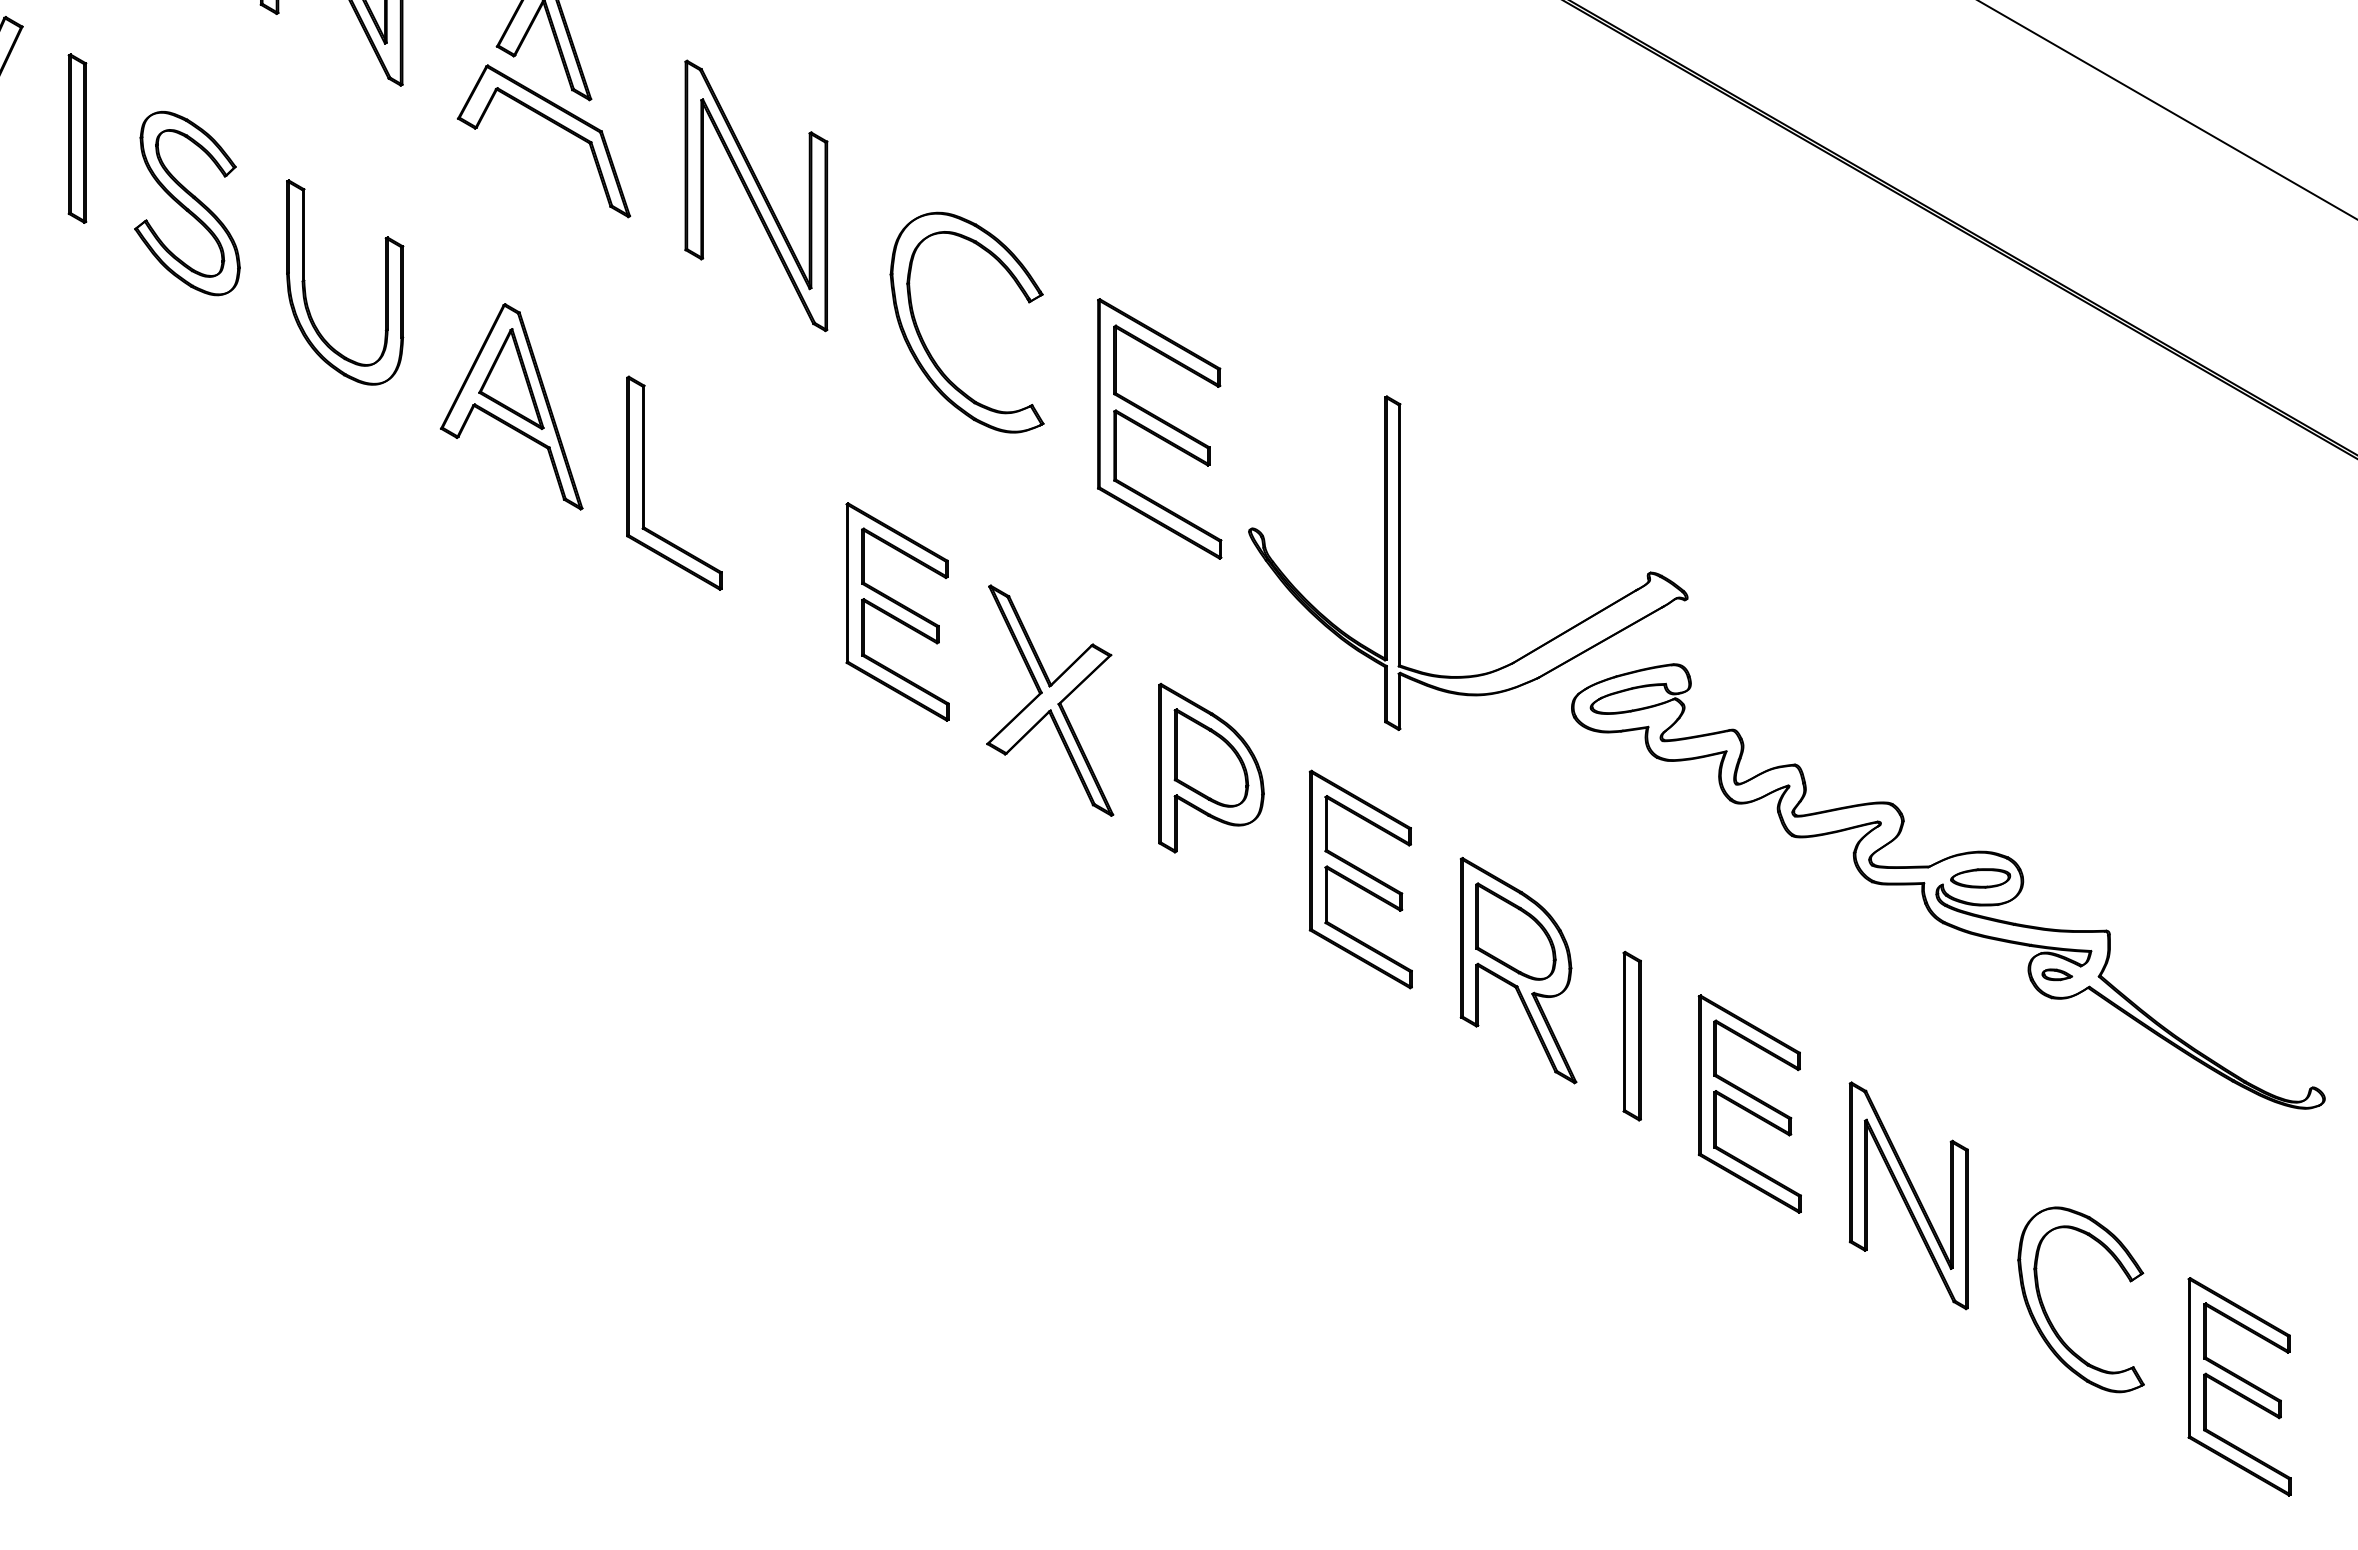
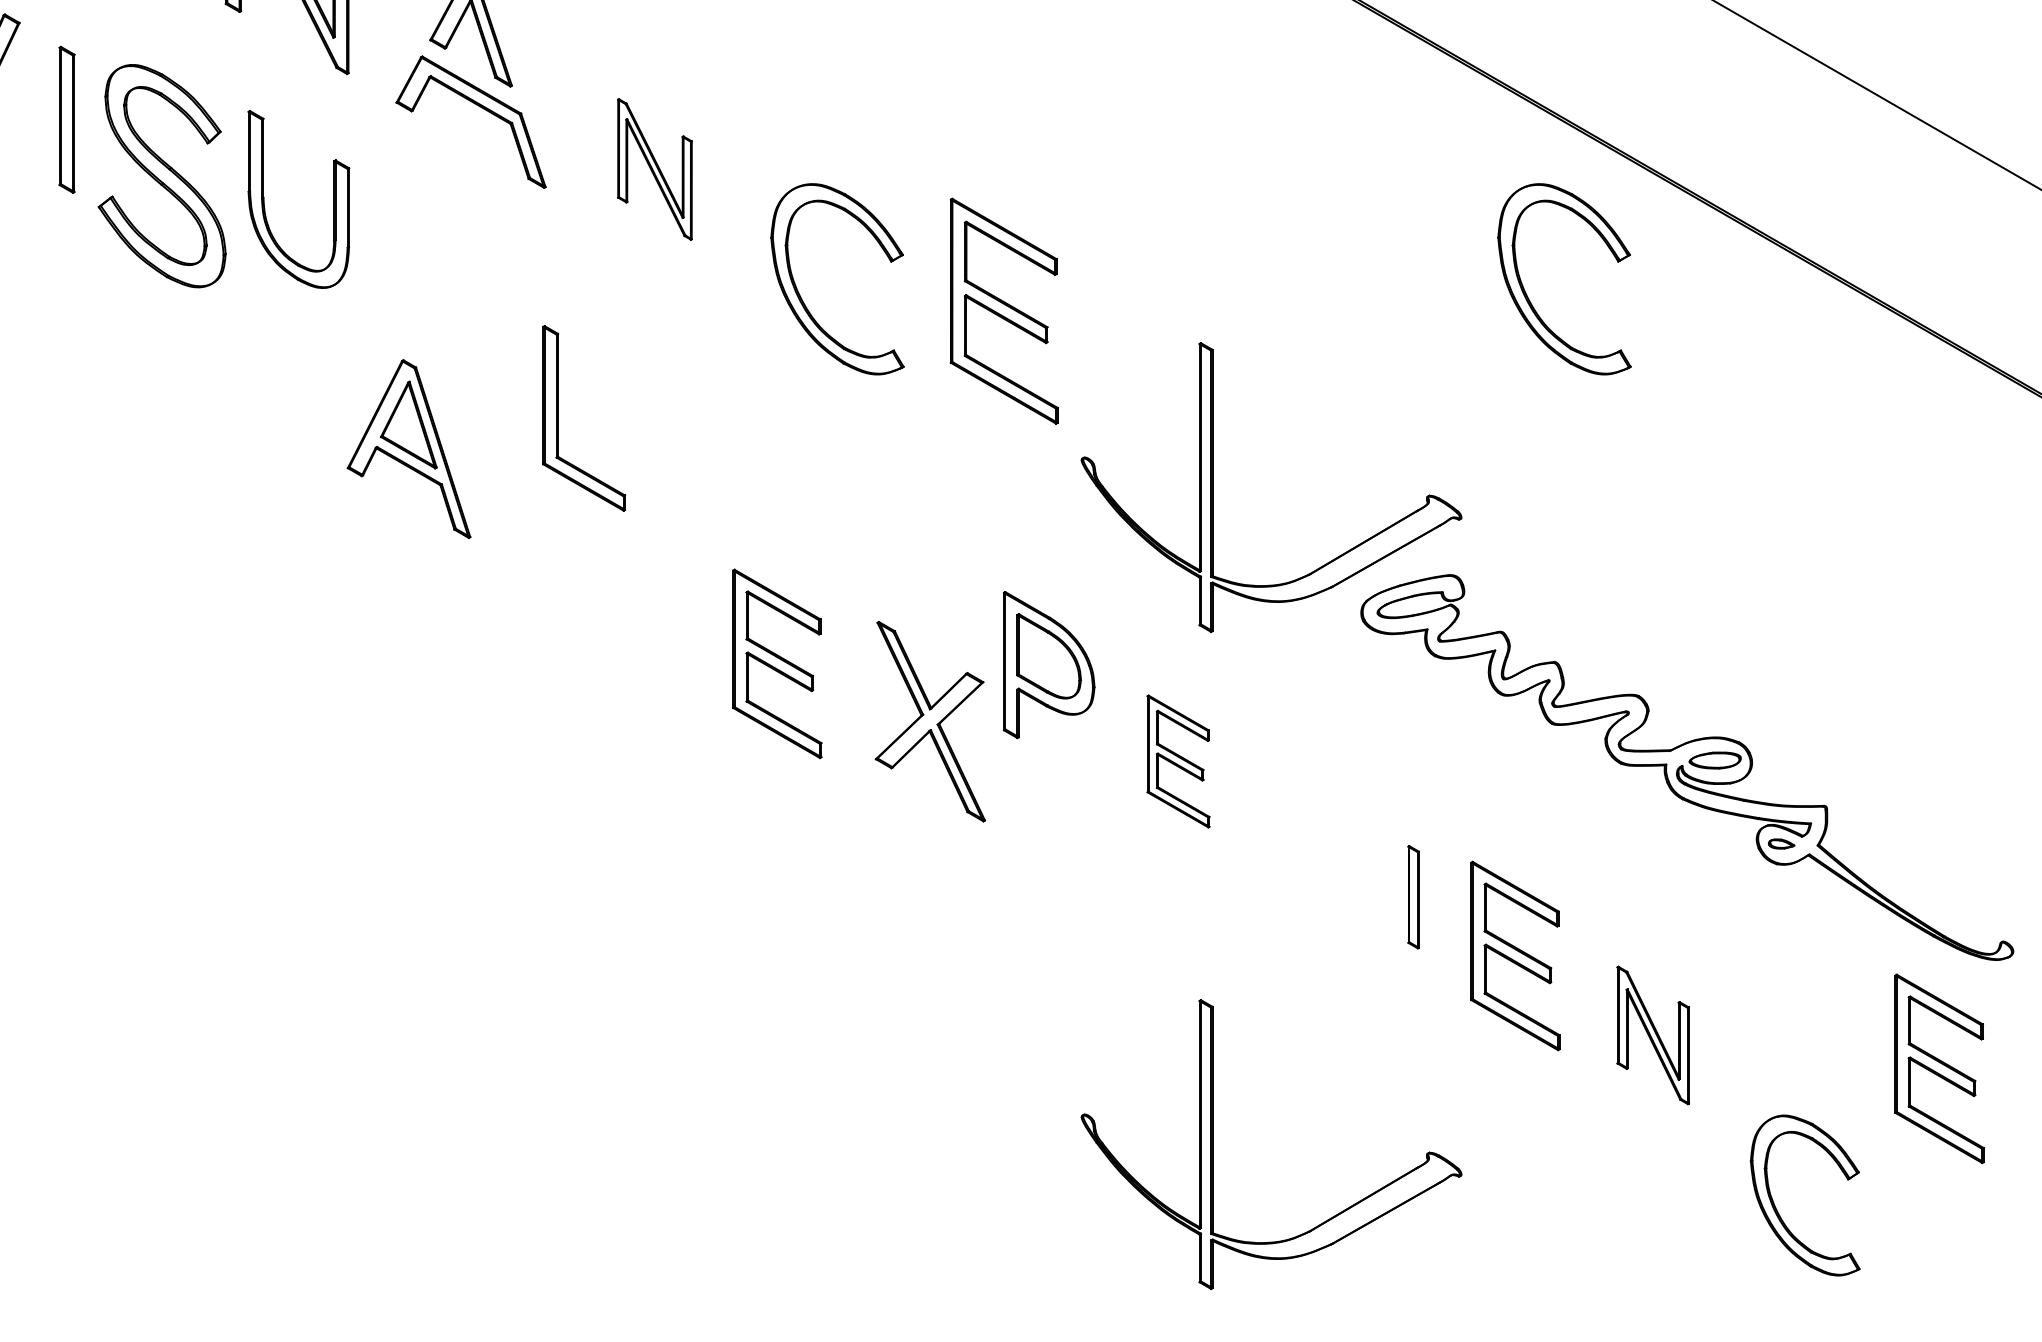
part: (755, 195) -> (654, 169), size x0.6
part: (187, 202) -> (162, 175), size x1.4
part: (306, 291) -> (265, 207), moved
part: (1763, 340) -> (1527, 294), added
part: (511, 407) -> (408, 449), moved
part: (1158, 428) -> (1003, 310), moved
part: (897, 611) -> (777, 663), moved
part: (1050, 700) -> (930, 721), moved
part: (1360, 879) -> (1178, 761), size x0.7
part: (1519, 969) -> (1315, 839), removed
part: (1632, 1036) -> (1413, 897), size x0.7
part: (1909, 1195) -> (1653, 1035), size x0.7
part: (2049, 1315) -> (1777, 1209), moved
part: (1401, 1321) -> (1213, 1144), added
part: (2239, 1386) -> (1939, 1068), moved

